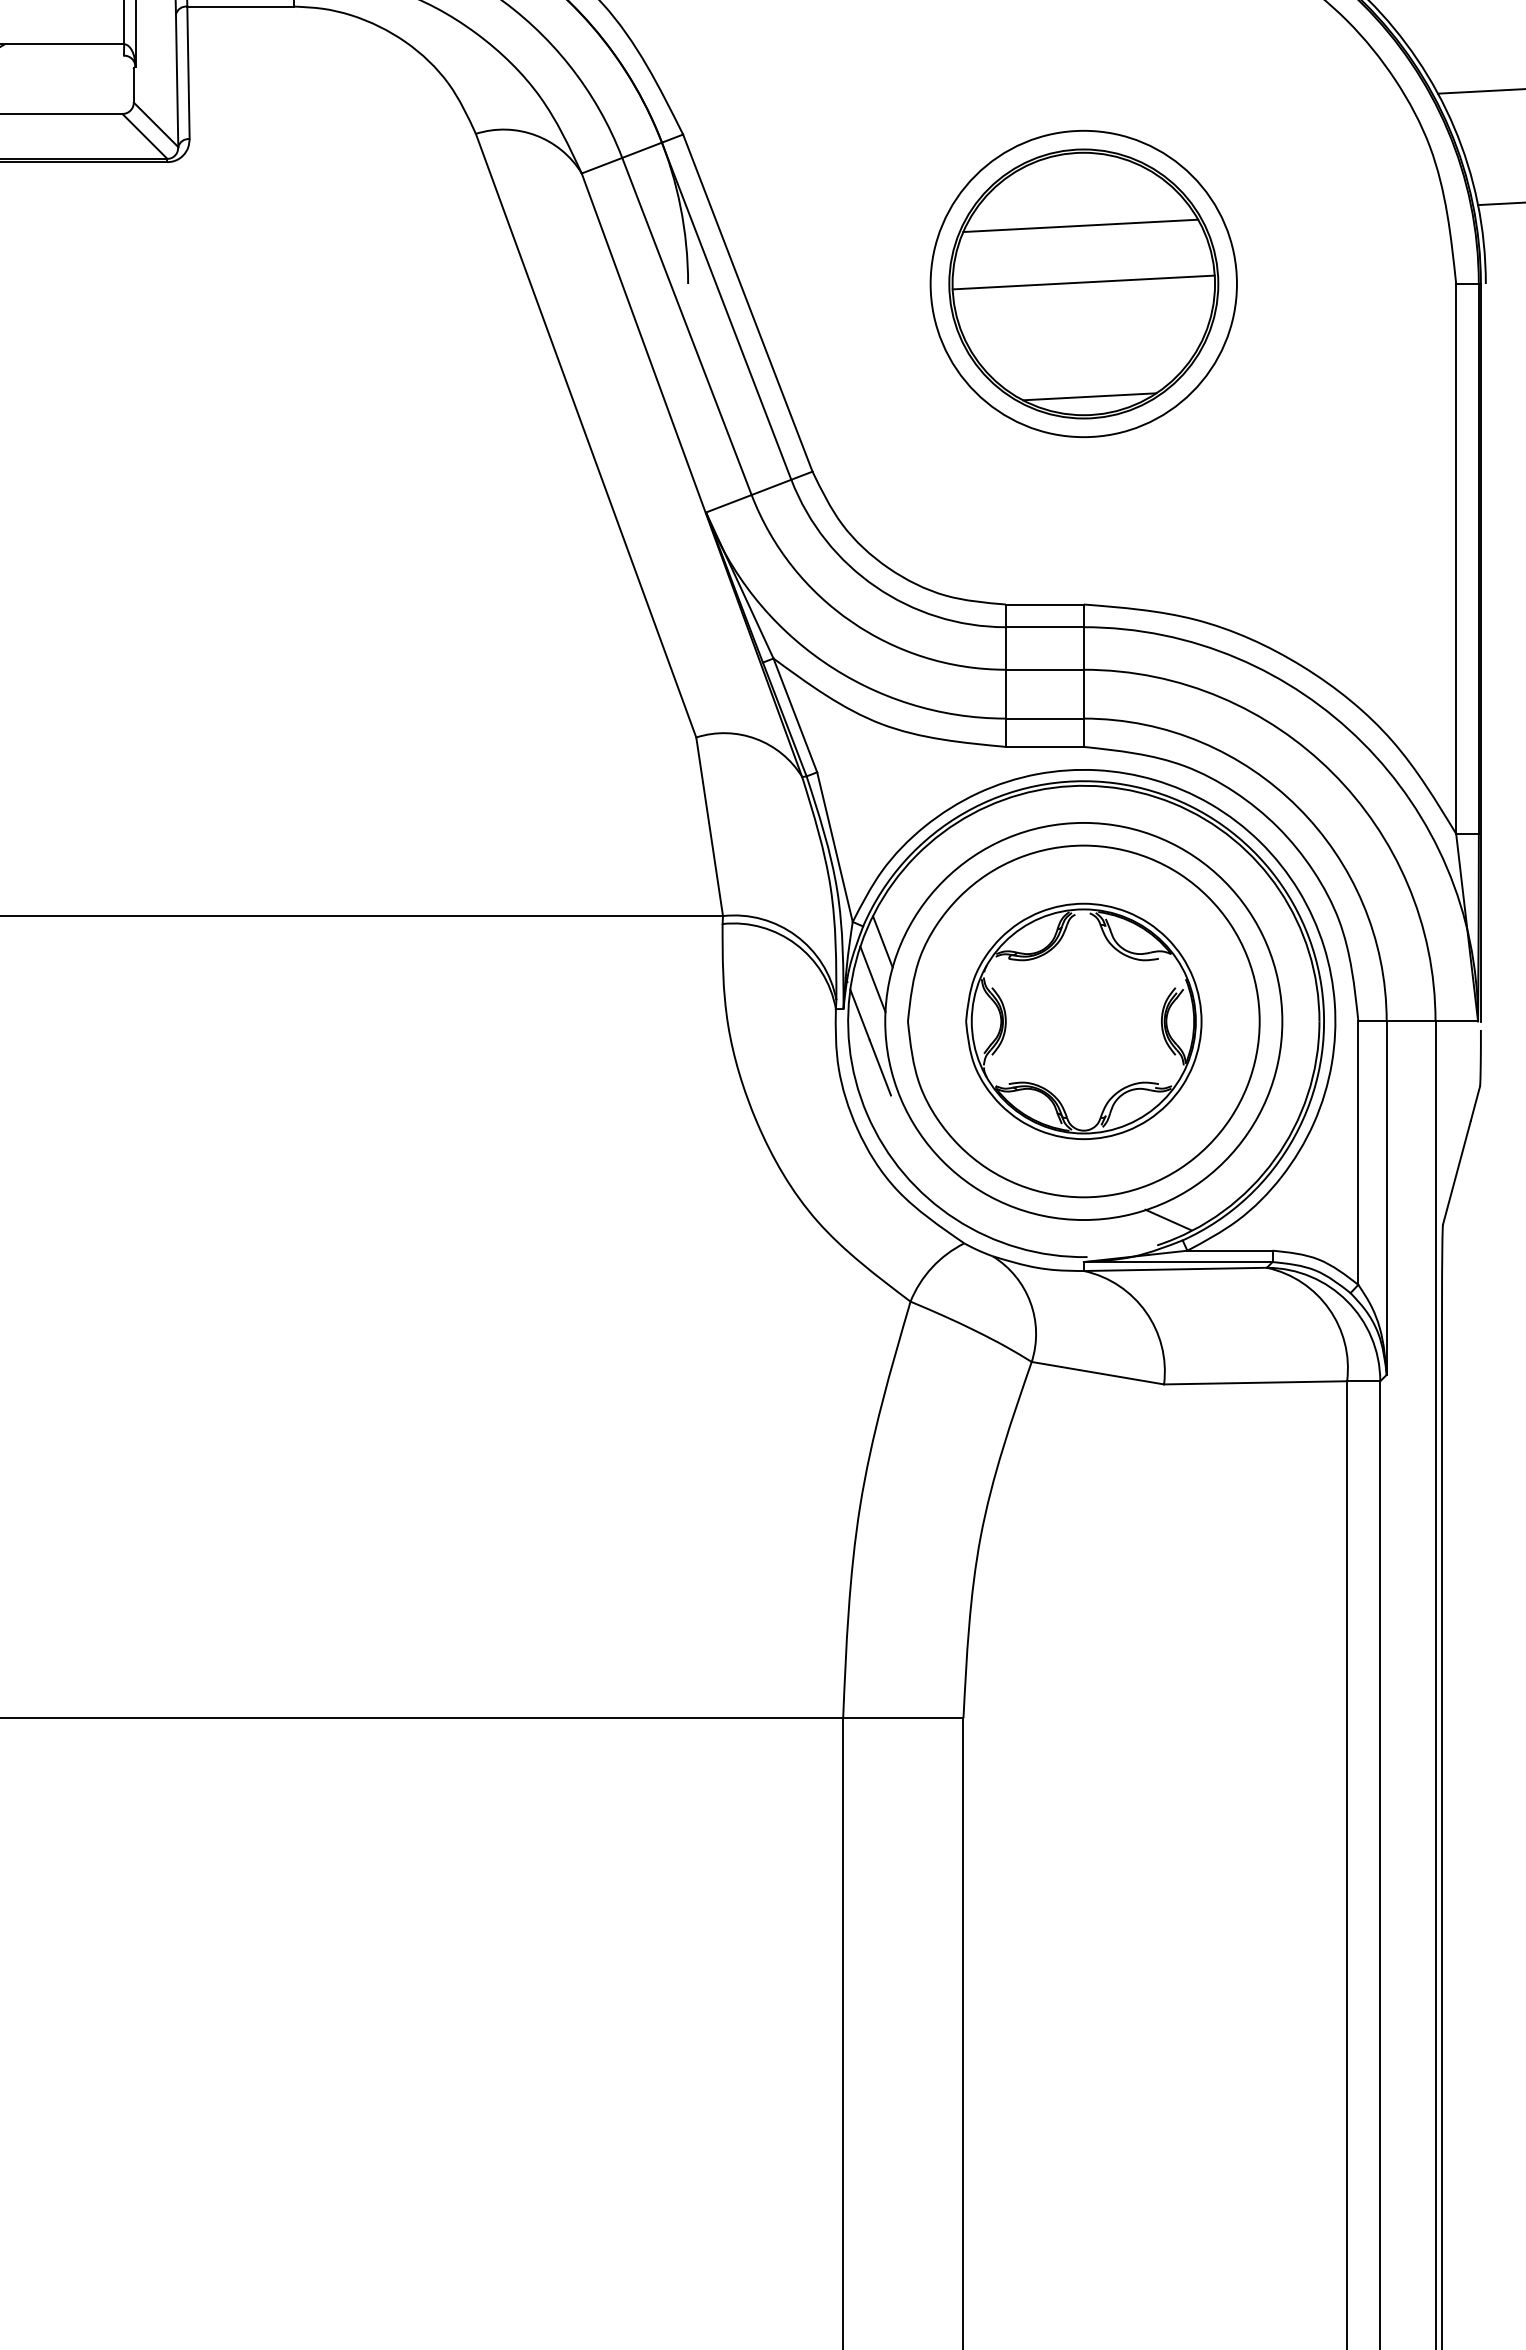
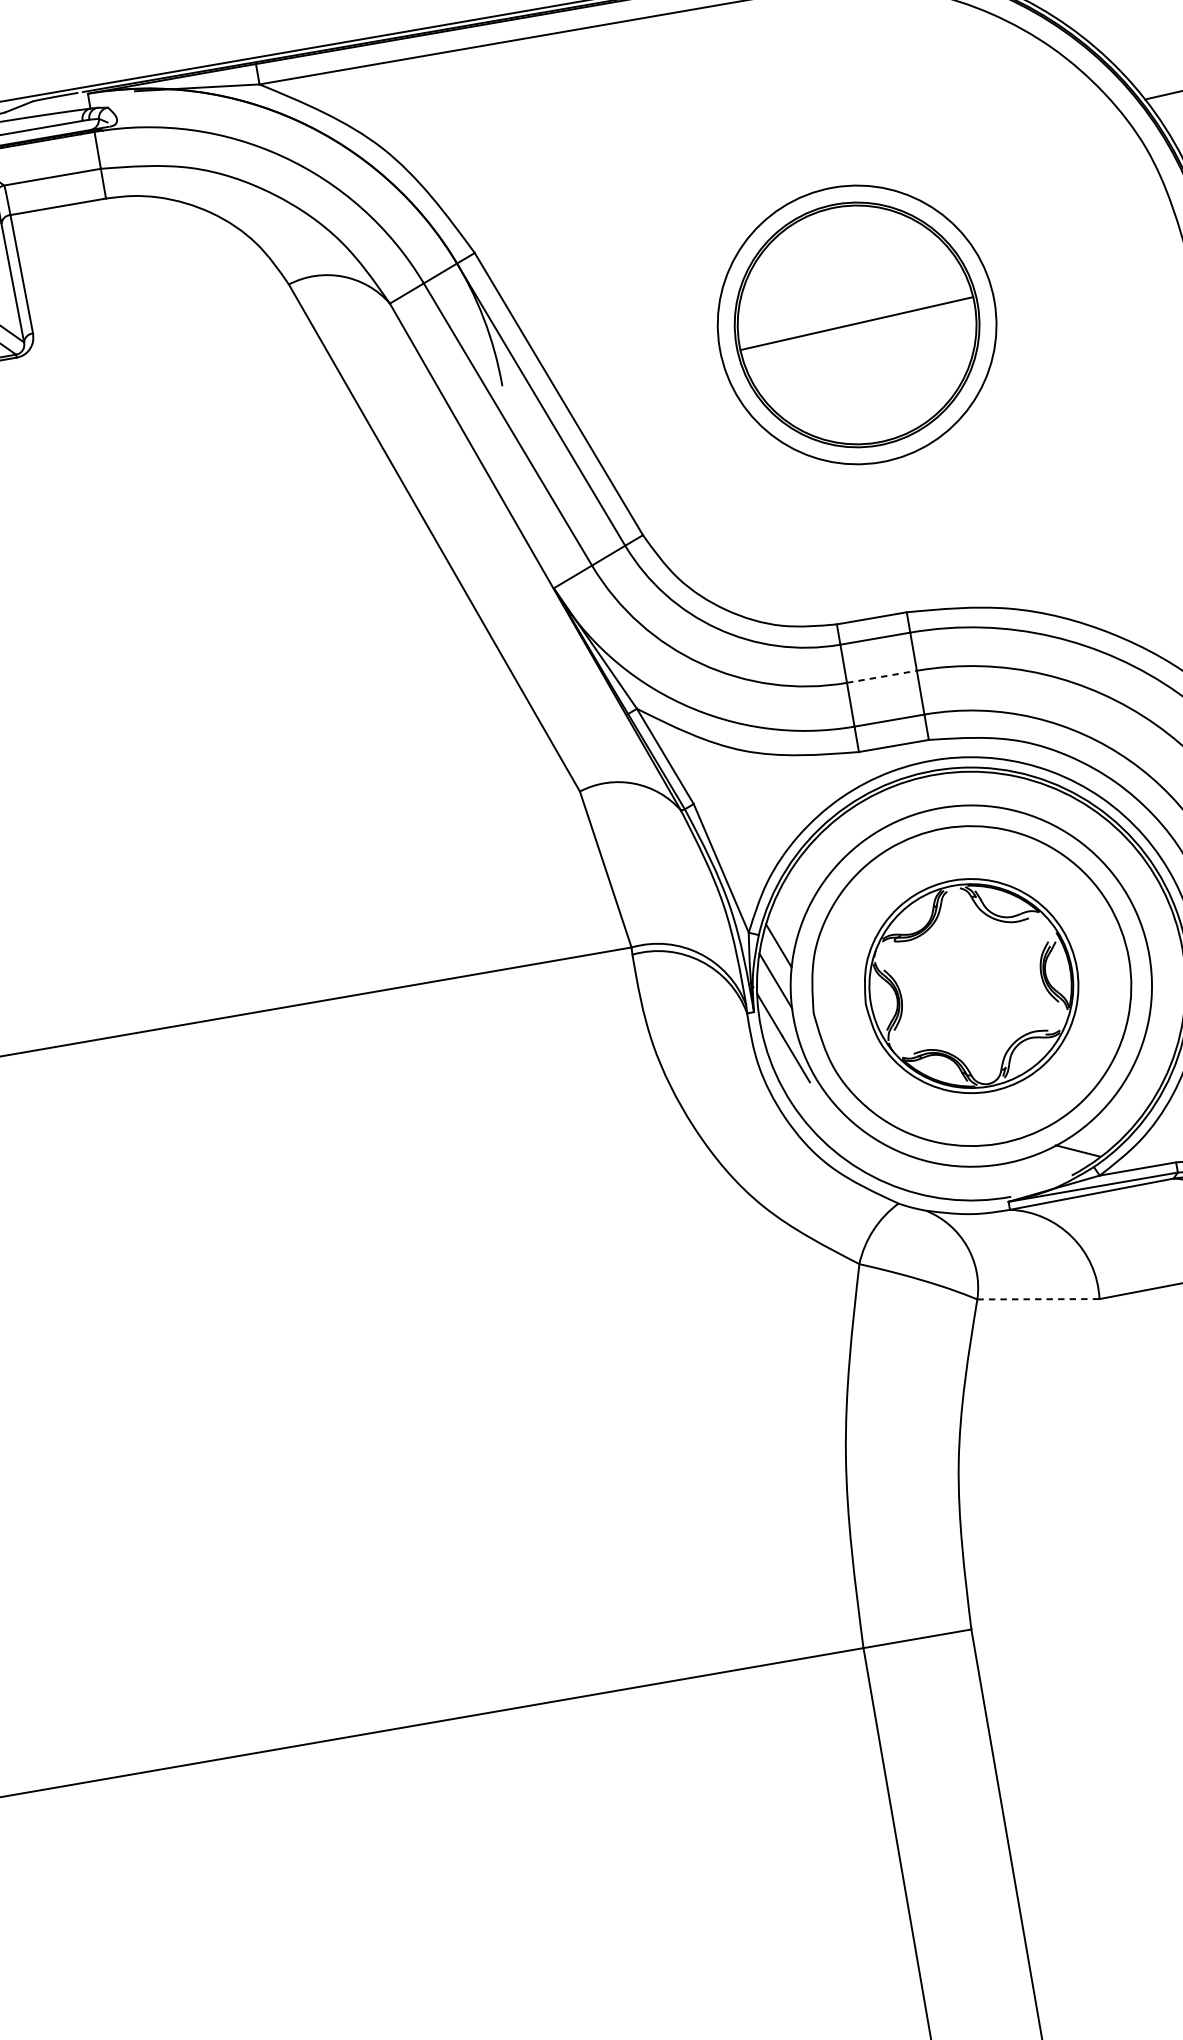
line: (1080, 225) -> (845, 273), removed
line: (1089, 396) -> (879, 424), removed
line: (1044, 669) -> (881, 676), solid -> dashed
line: (1098, 1373) -> (1039, 1299), solid -> dashed

